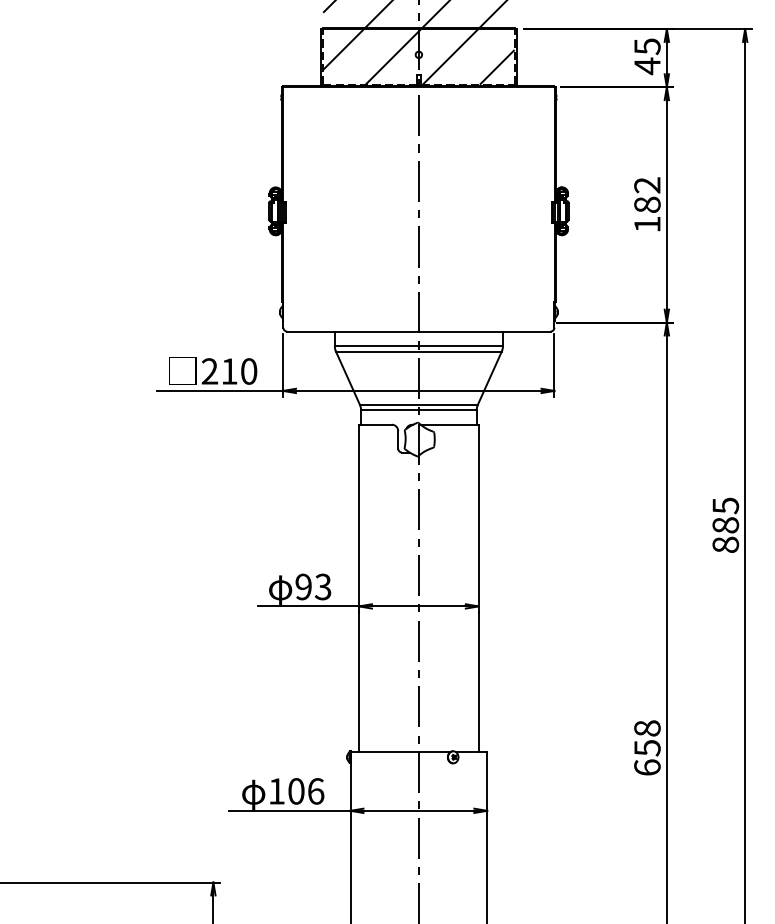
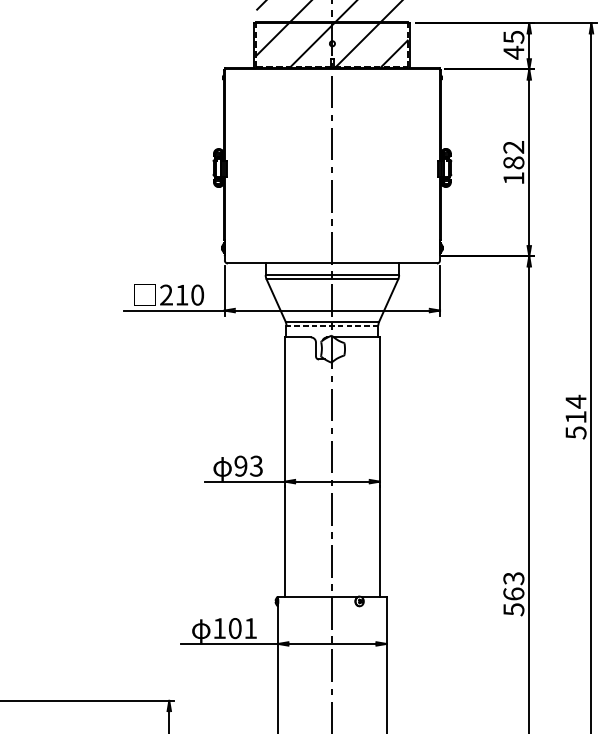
line: (418, 409) -> (332, 325), solid -> dashed
text: (725, 525) -> (575, 417), 885 -> 514
text: (647, 748) -> (513, 594), 658 -> 563
text: (316, 791) -> (251, 628), 106 -> 101

